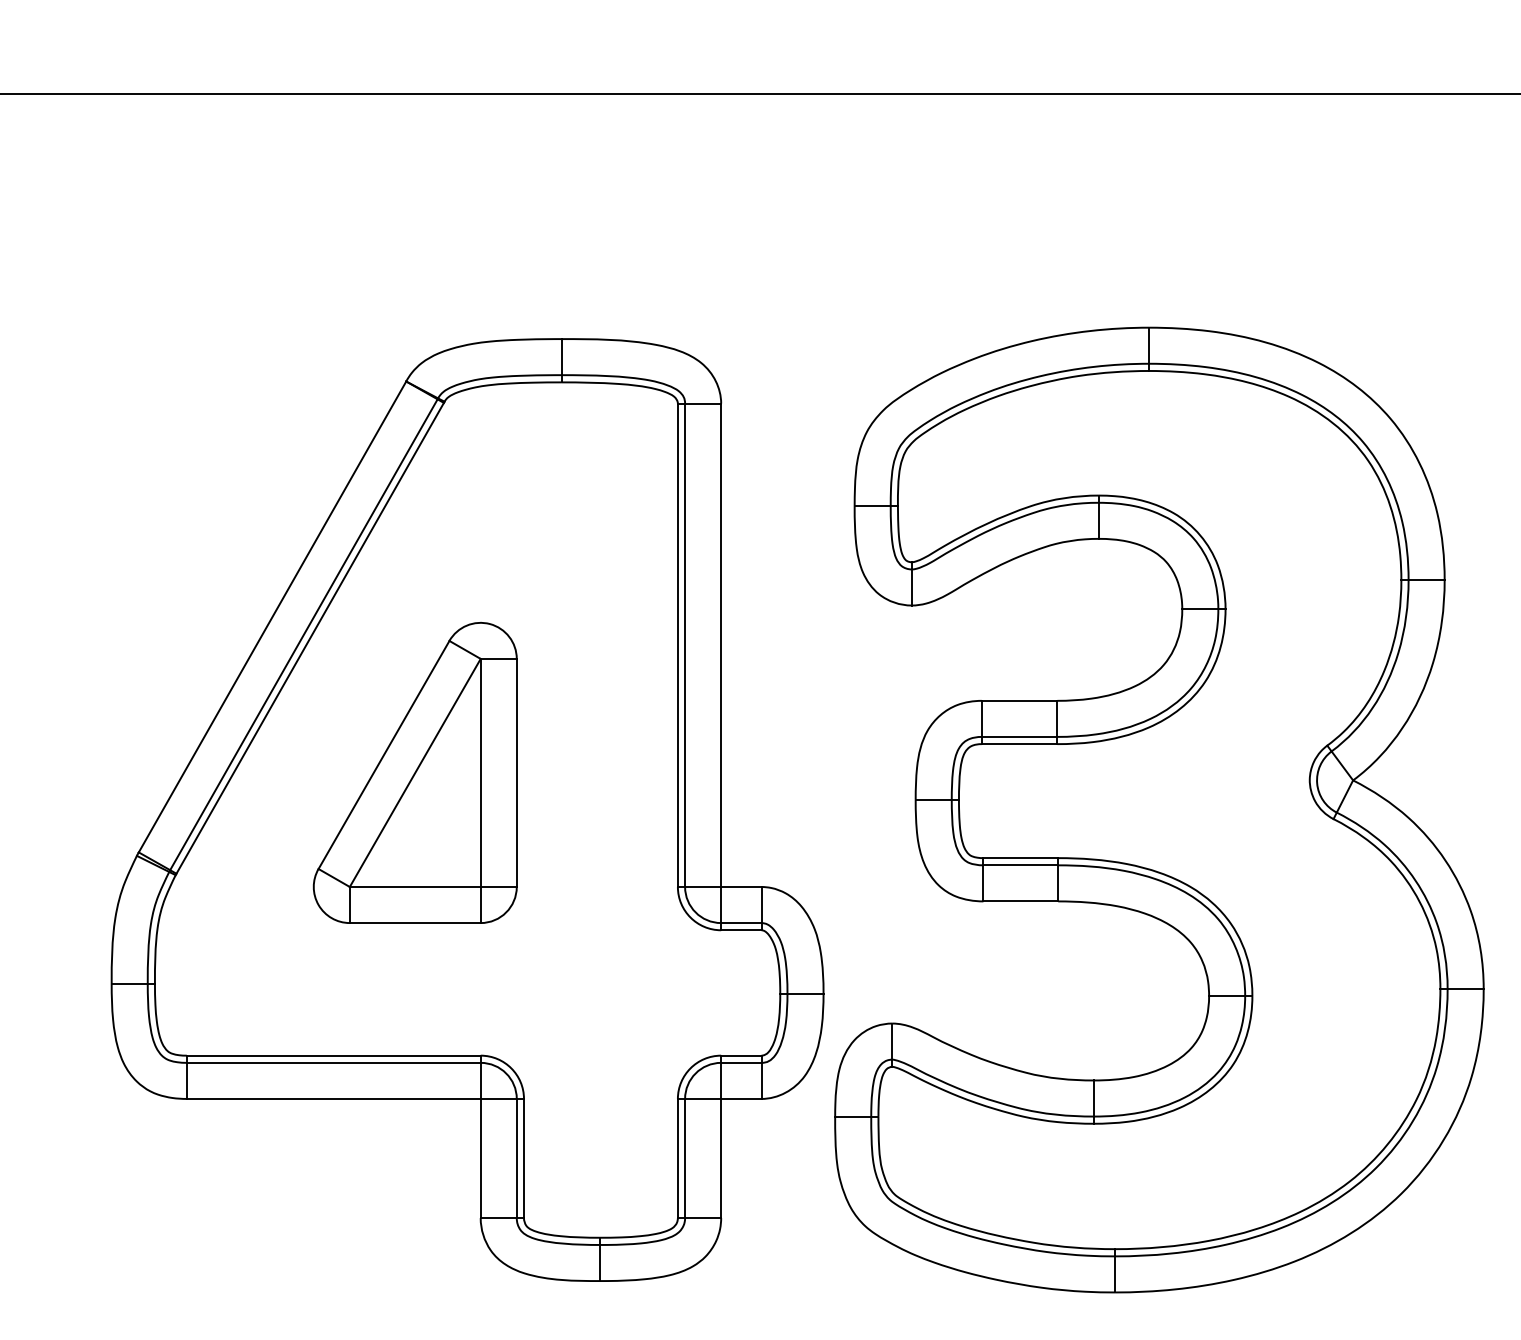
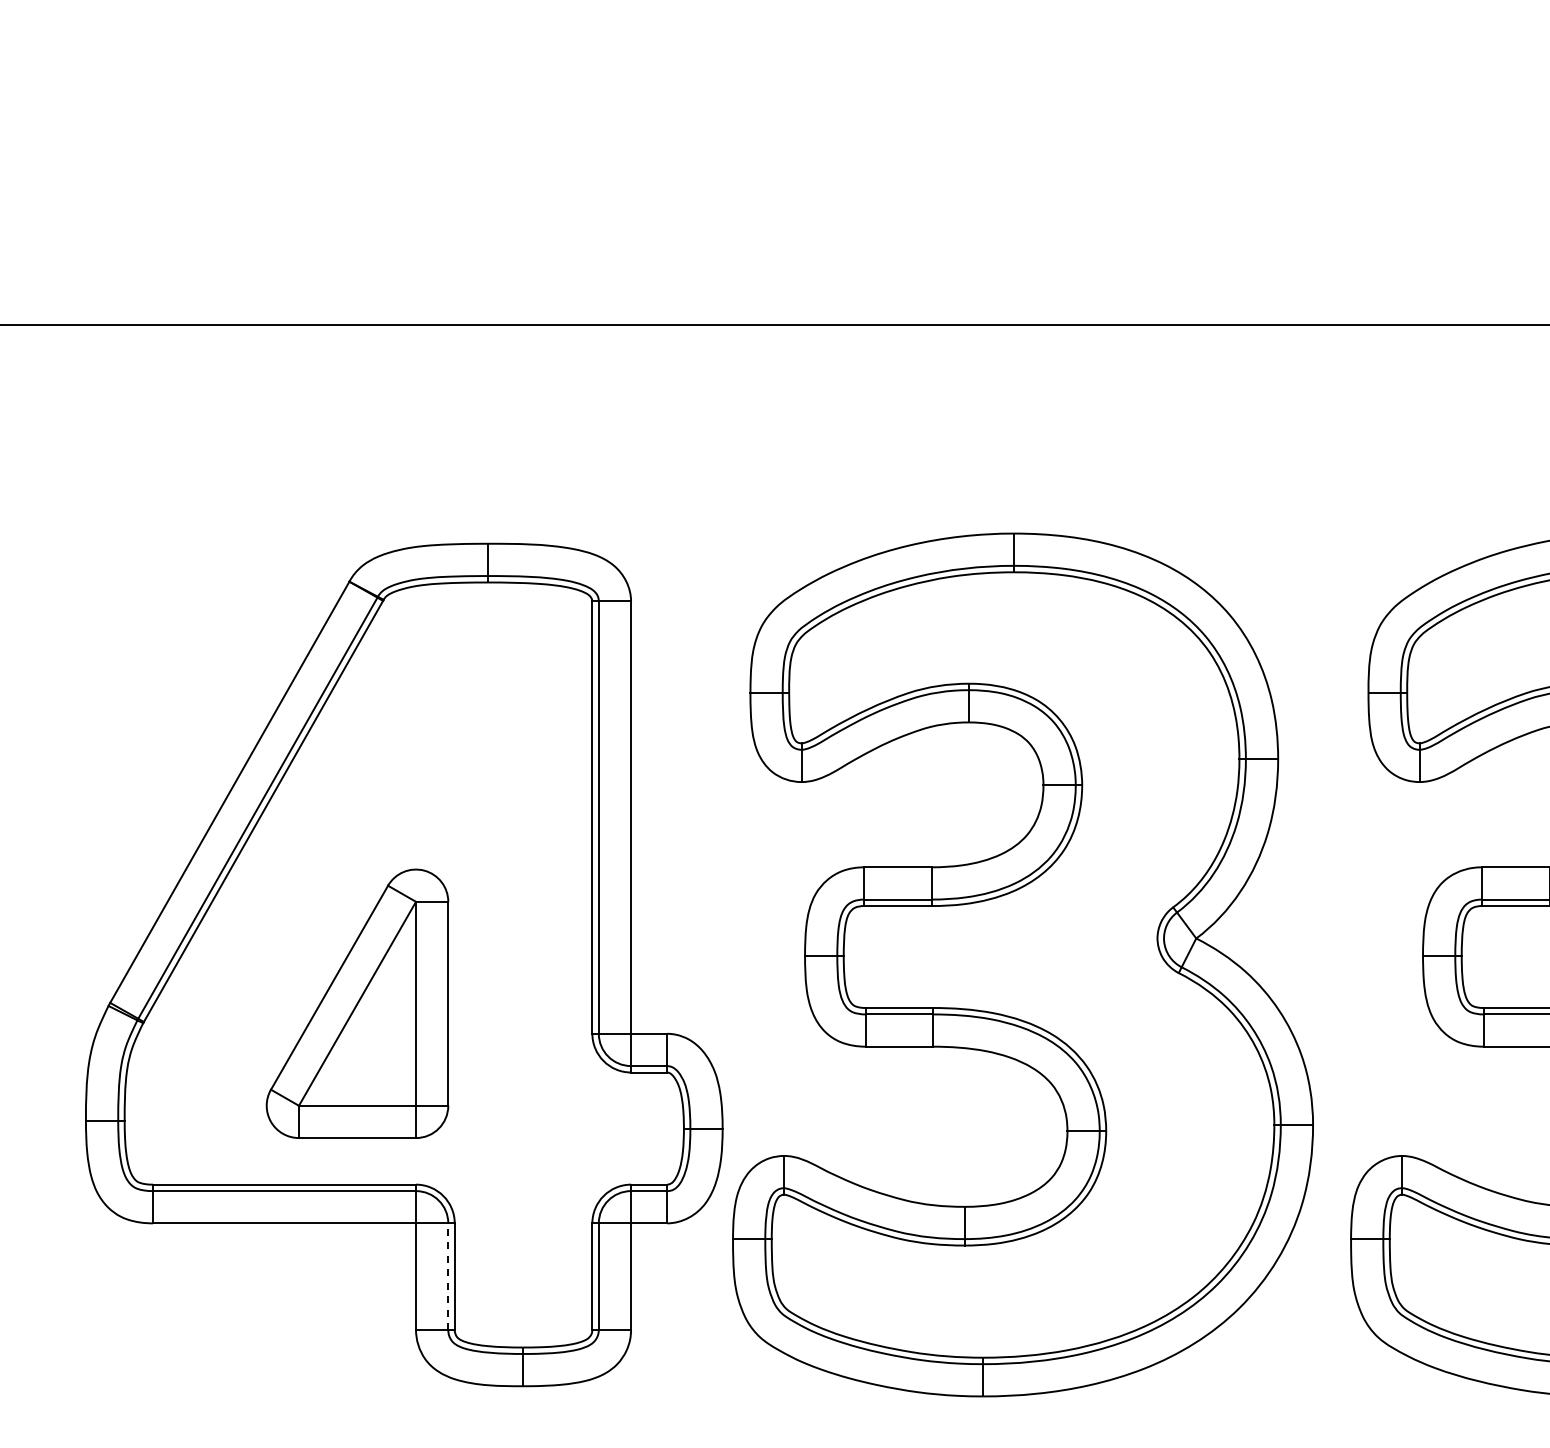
part: (415, 772) -> (357, 1003), moved
line: (517, 1158) -> (448, 1276), solid -> dashed

